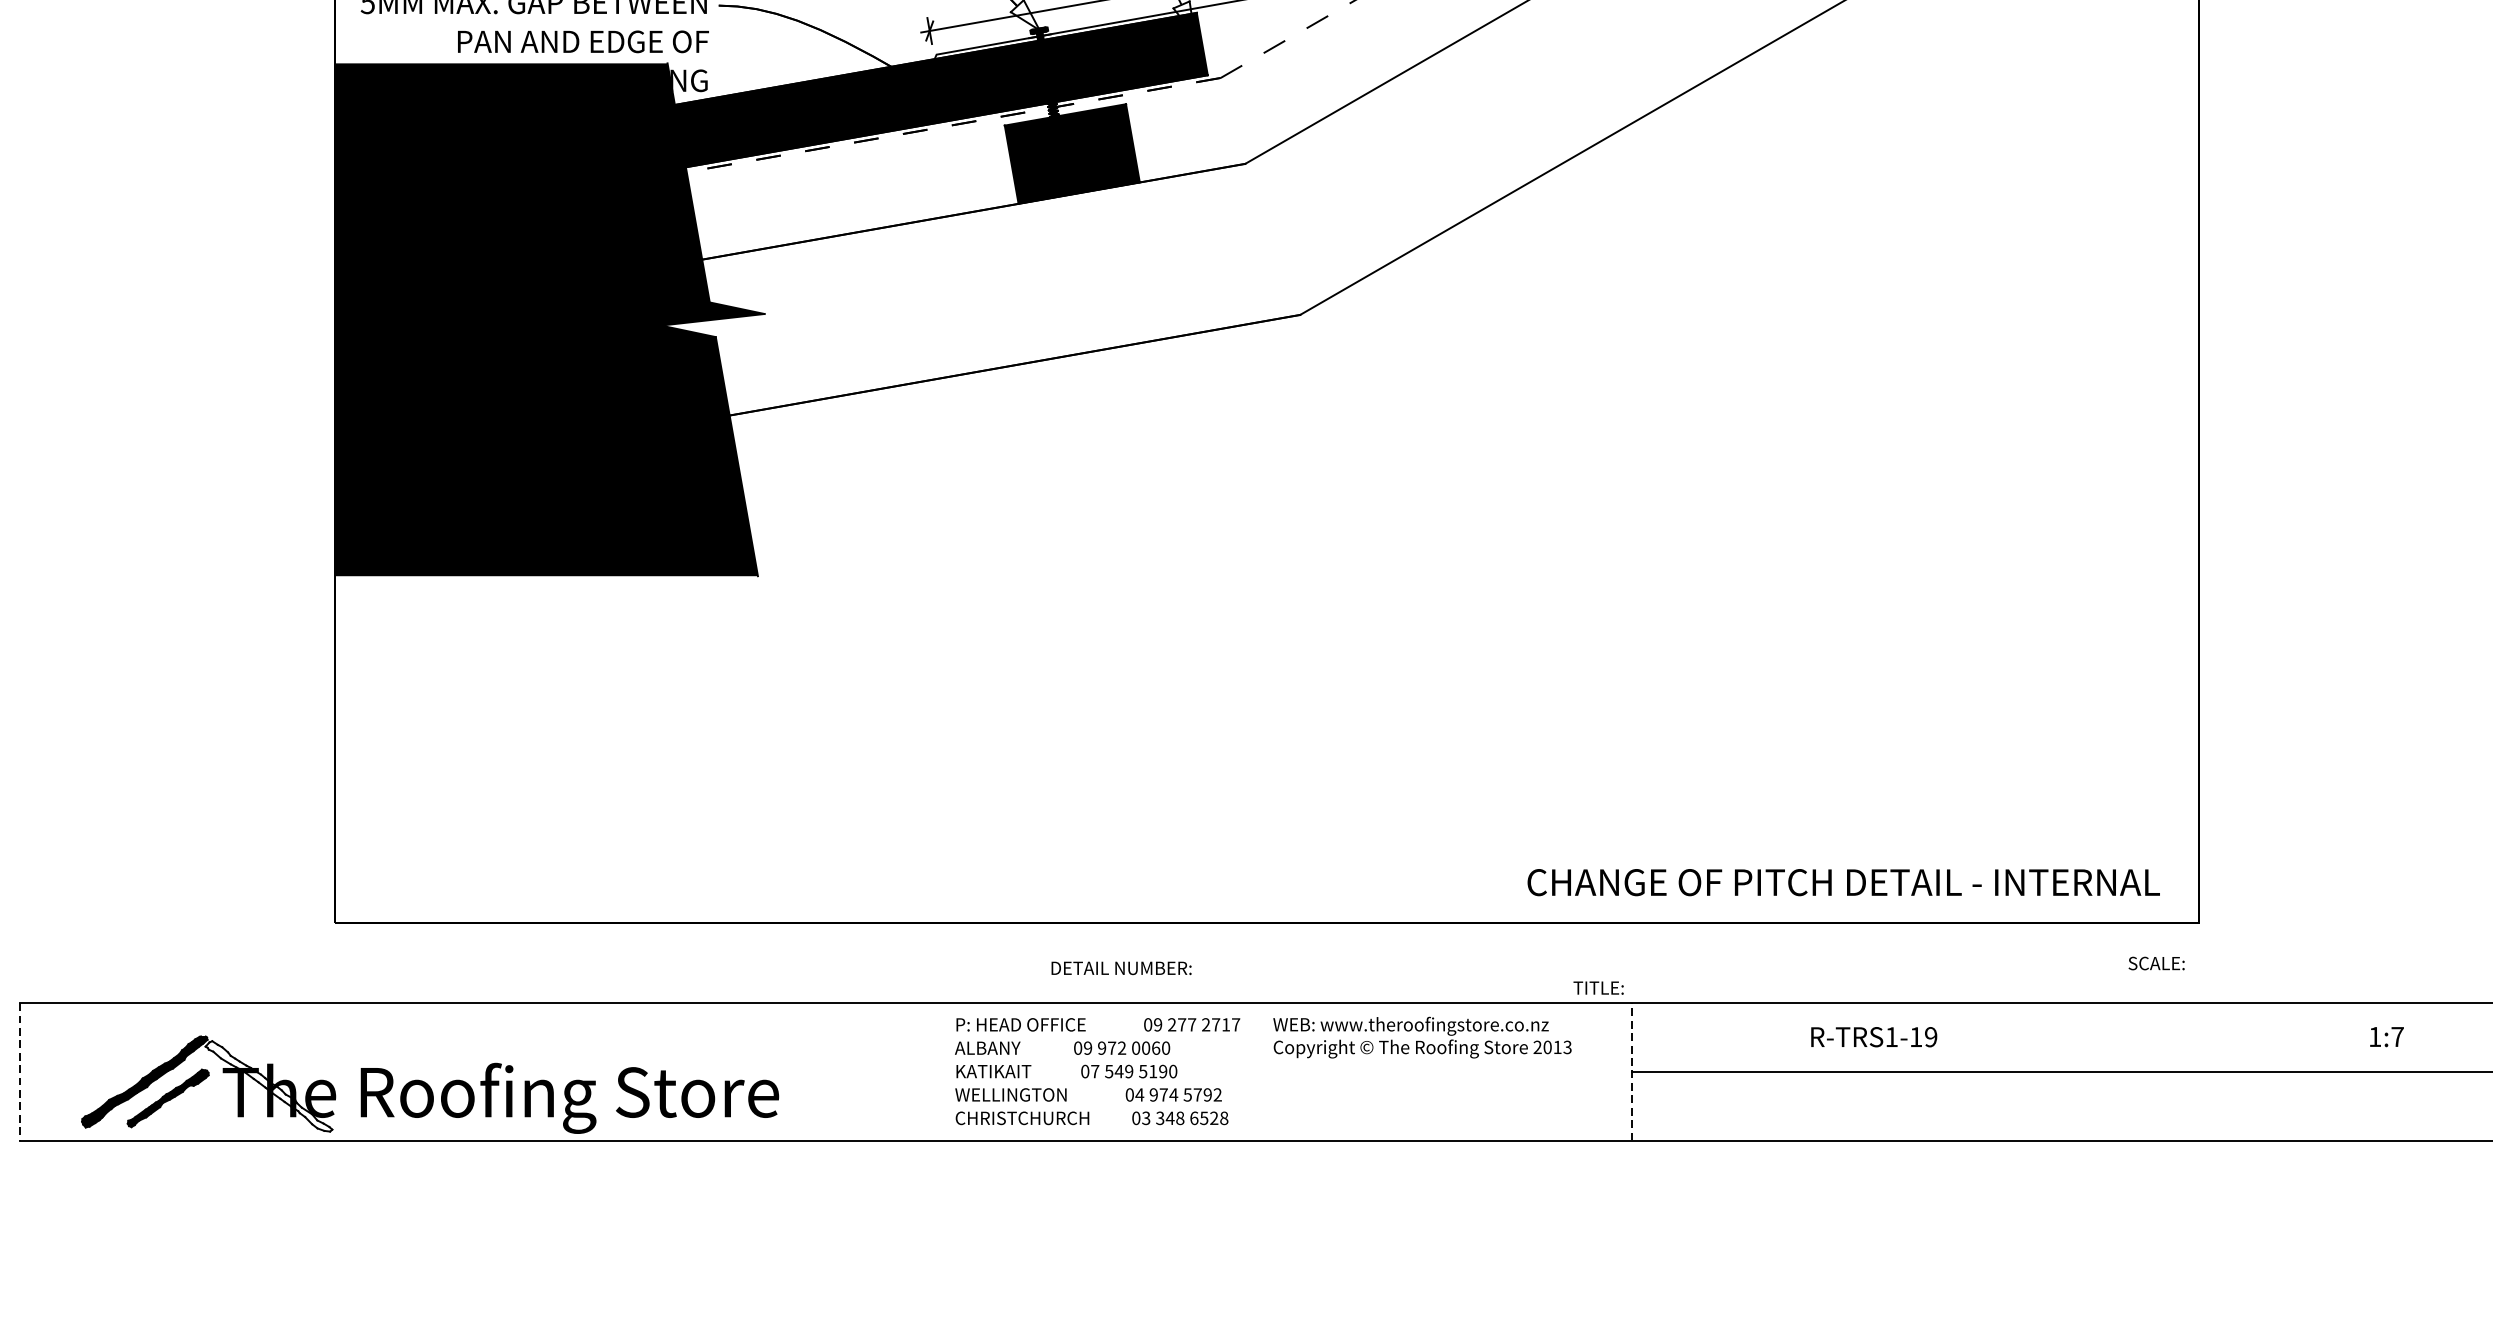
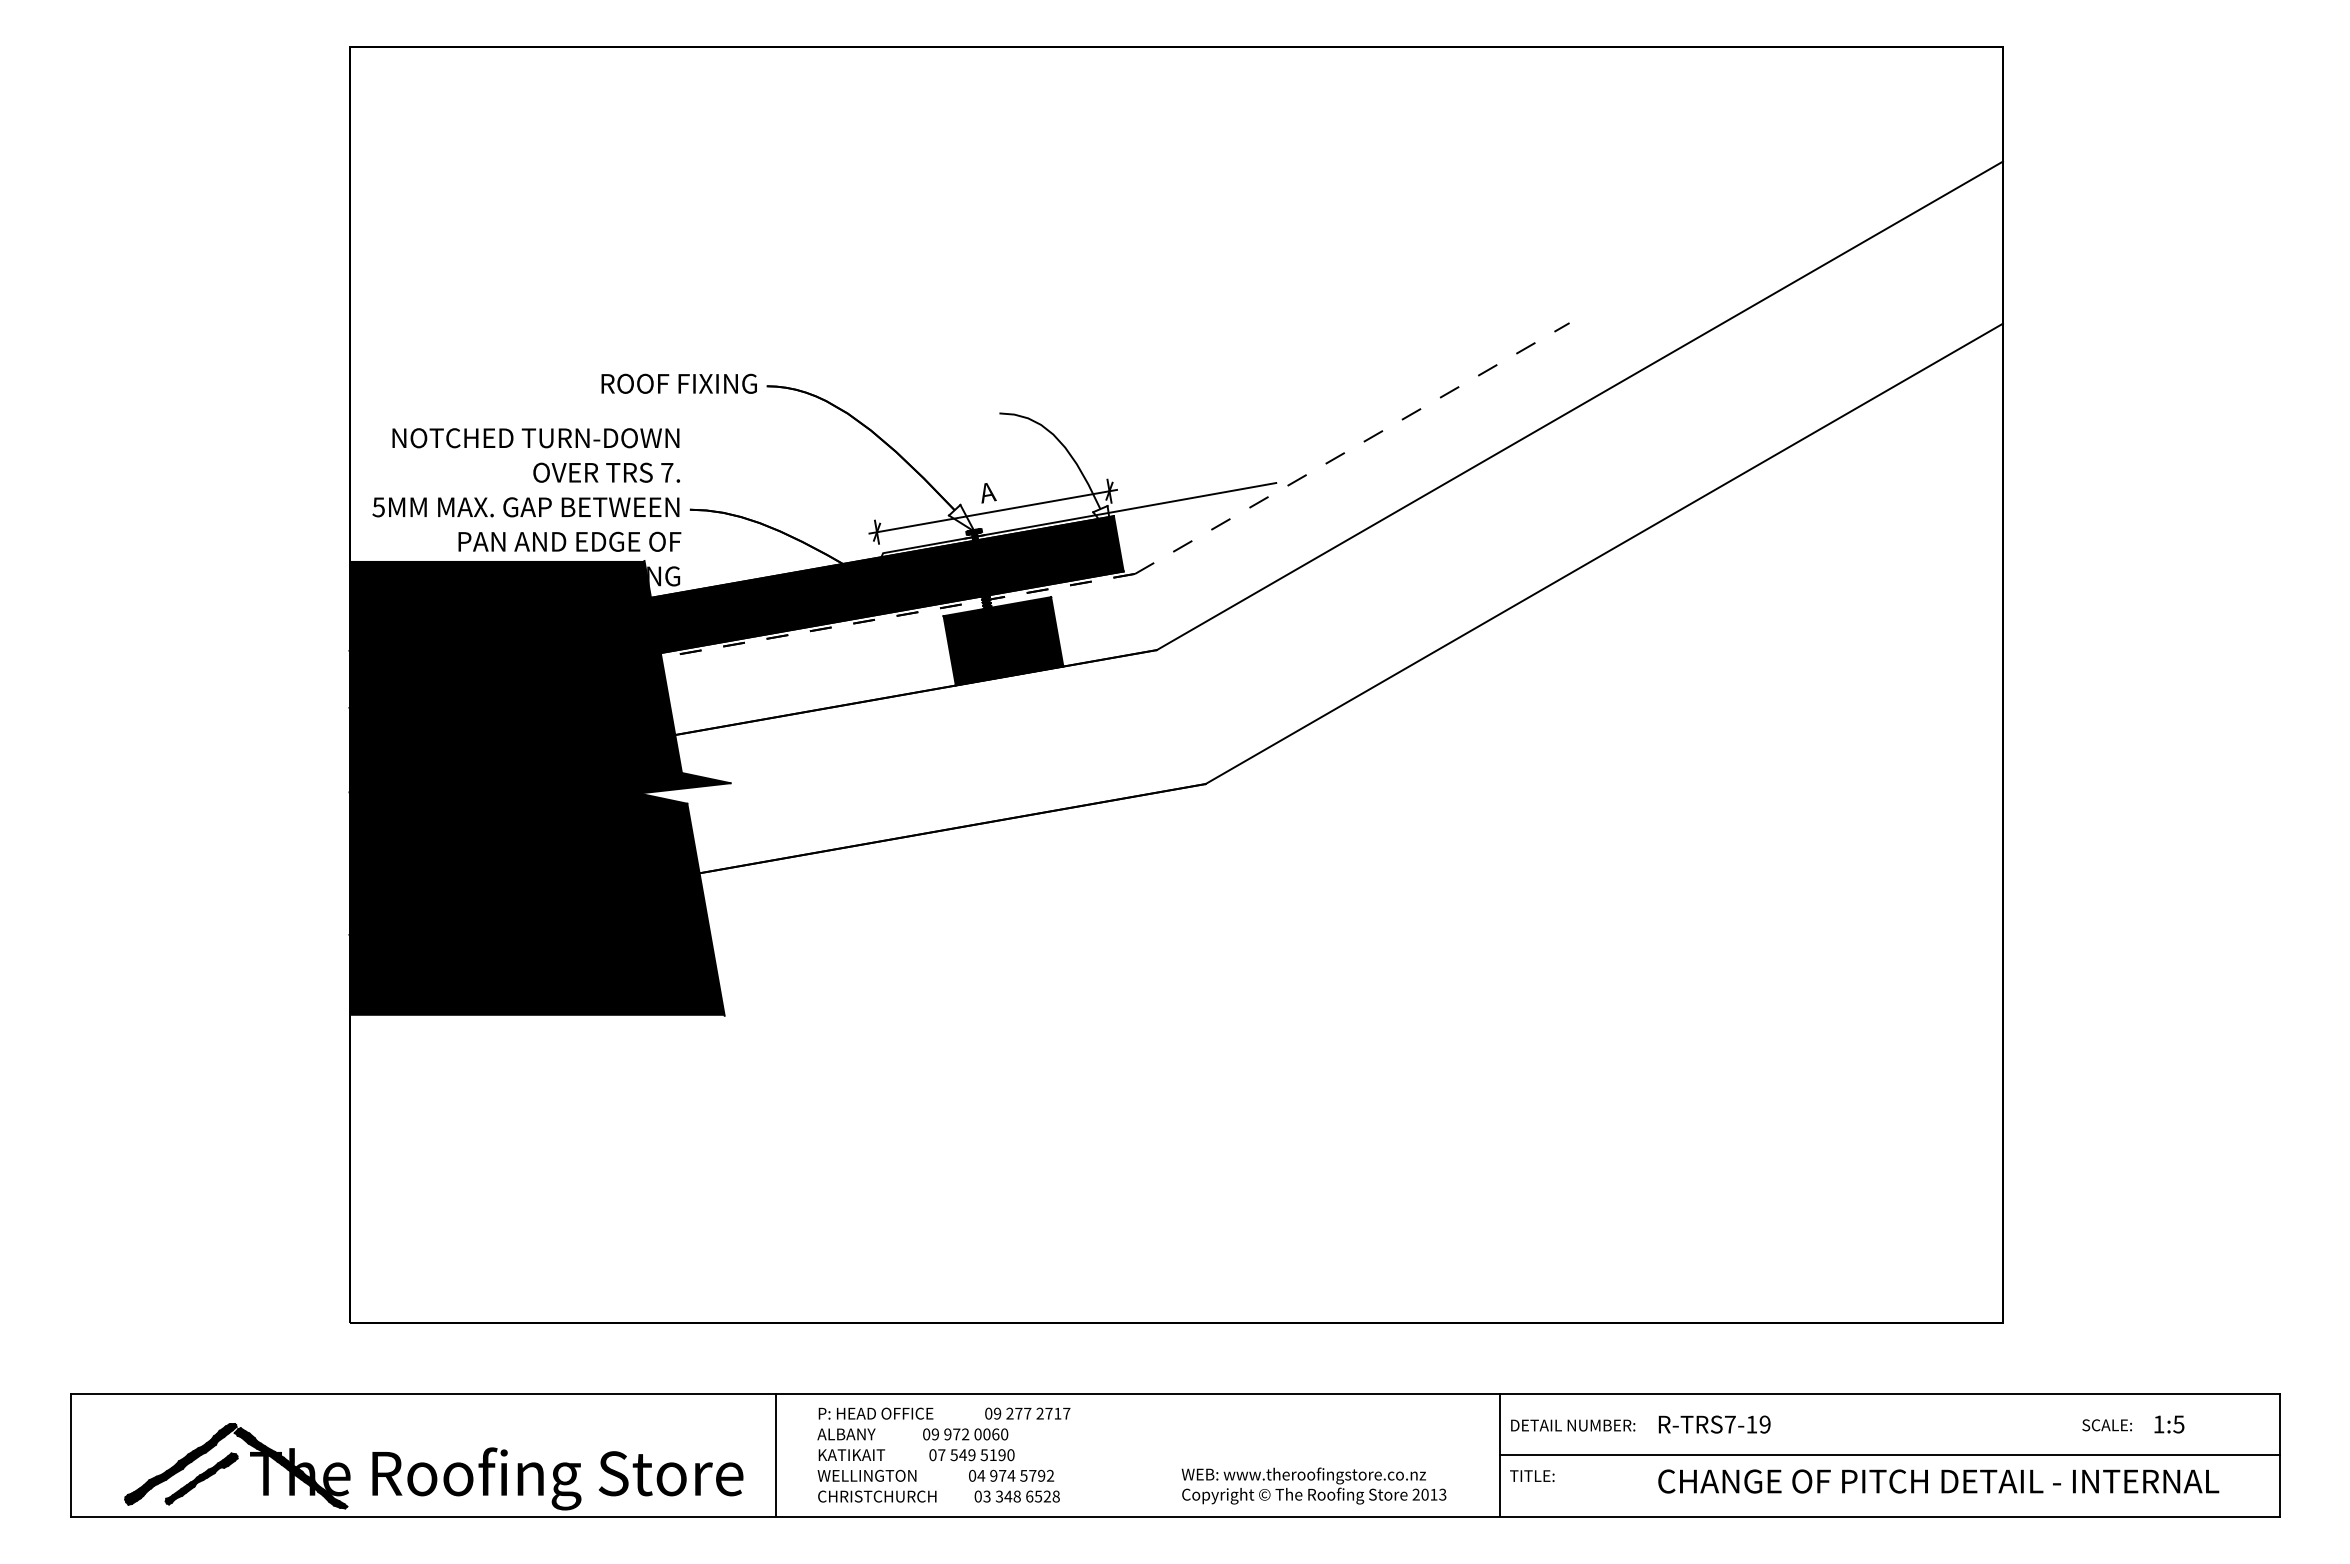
text: (1843, 882) -> (1938, 1481), moved
text: (2155, 963) -> (2106, 1425), moved
text: (1121, 968) -> (1573, 1425), moved
text: (1598, 987) -> (1532, 1475), moved
text: (1421, 1037) -> (1313, 1485), moved
text: (1892, 1037) -> (1730, 1424), R-TRS1-19 -> R-TRS7-19
text: (2397, 1037) -> (2178, 1424), 1:7 -> 1:5
text: (1097, 1070) -> (943, 1454), moved
line: (815, 1071) -> (775, 1455), added
line: (1631, 1071) -> (1499, 1455), dashed -> solid
line: (20, 1073) -> (70, 1456), dashed -> solid
fill: (268, 1086) -> (290, 1468), added

